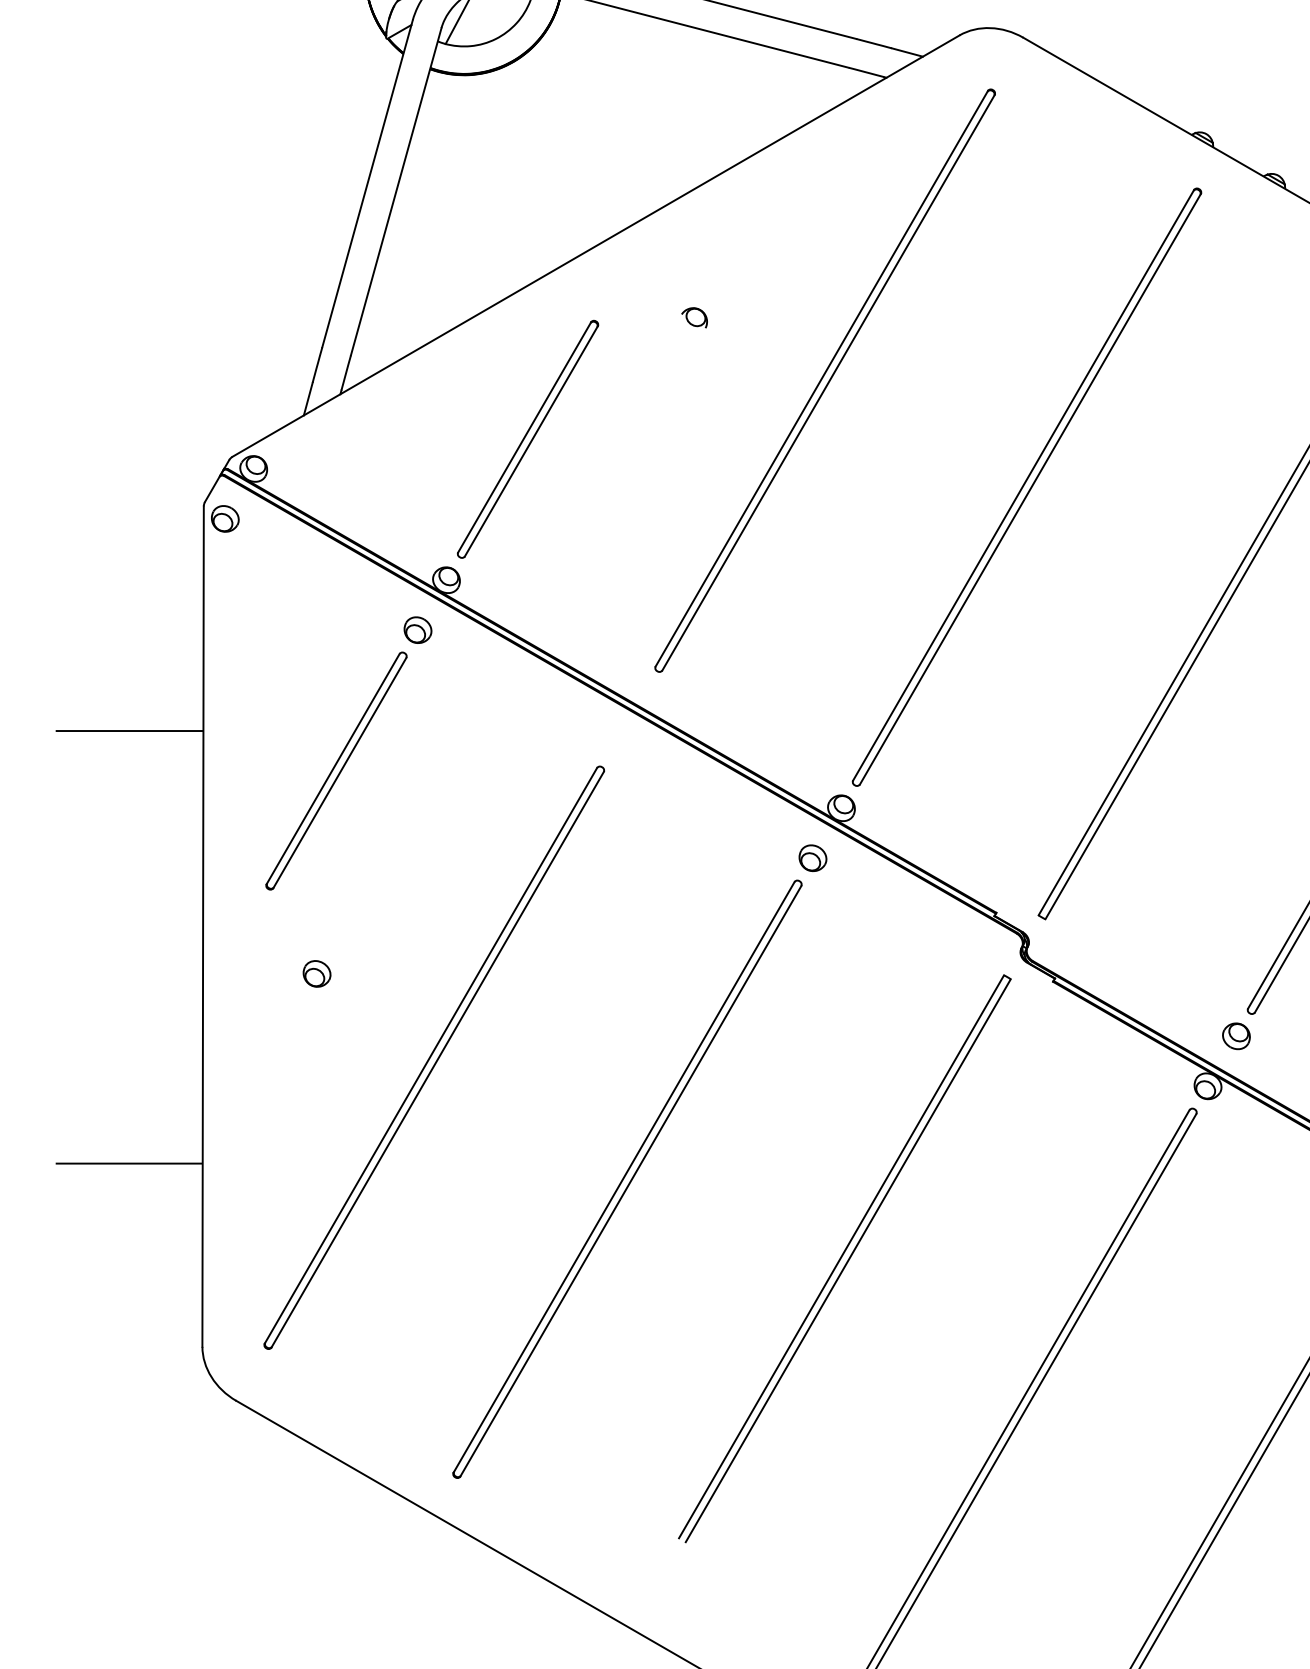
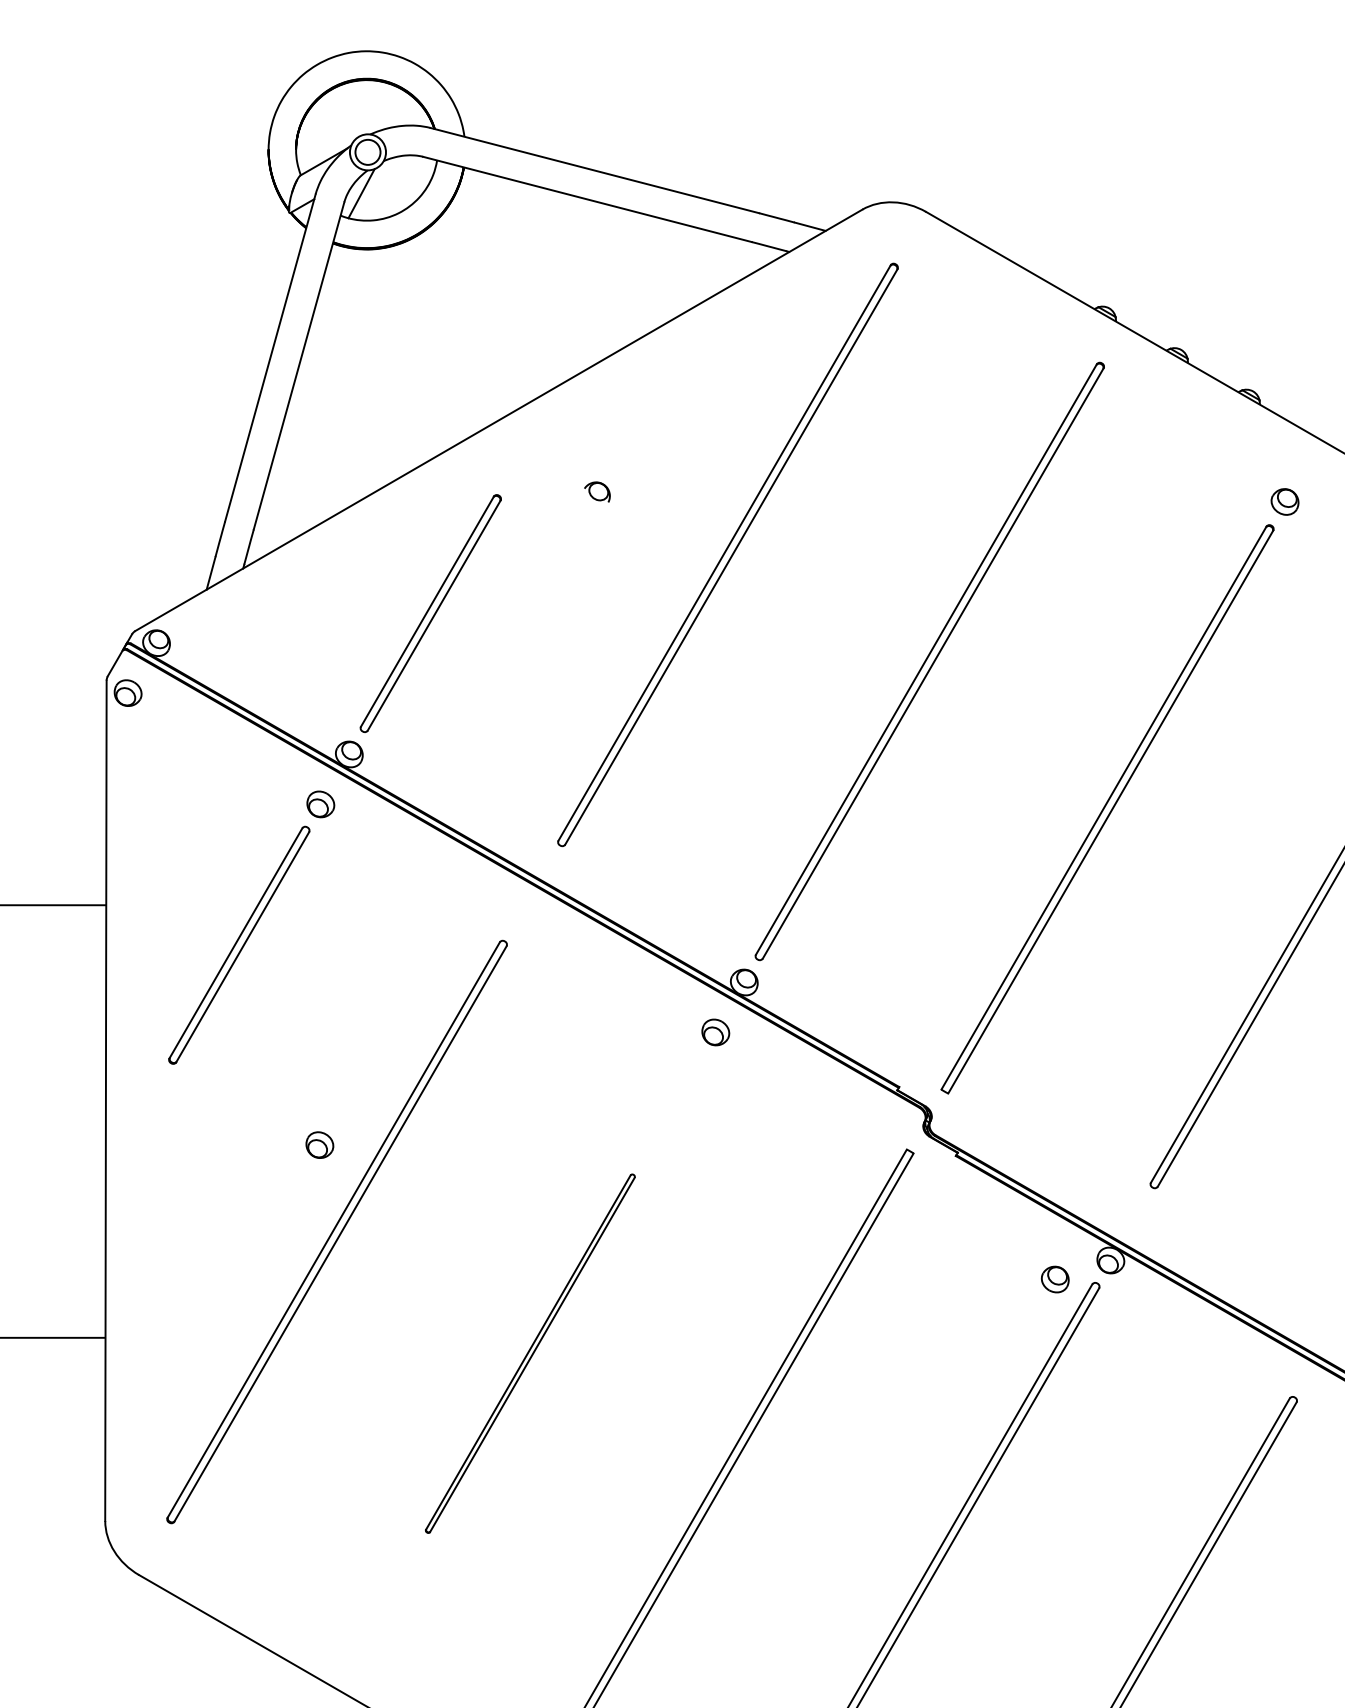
part: (316, 973) -> (319, 1144), moved
part: (1235, 1036) -> (1054, 1279), moved
part: (627, 1179) -> (530, 1353), size x0.6

